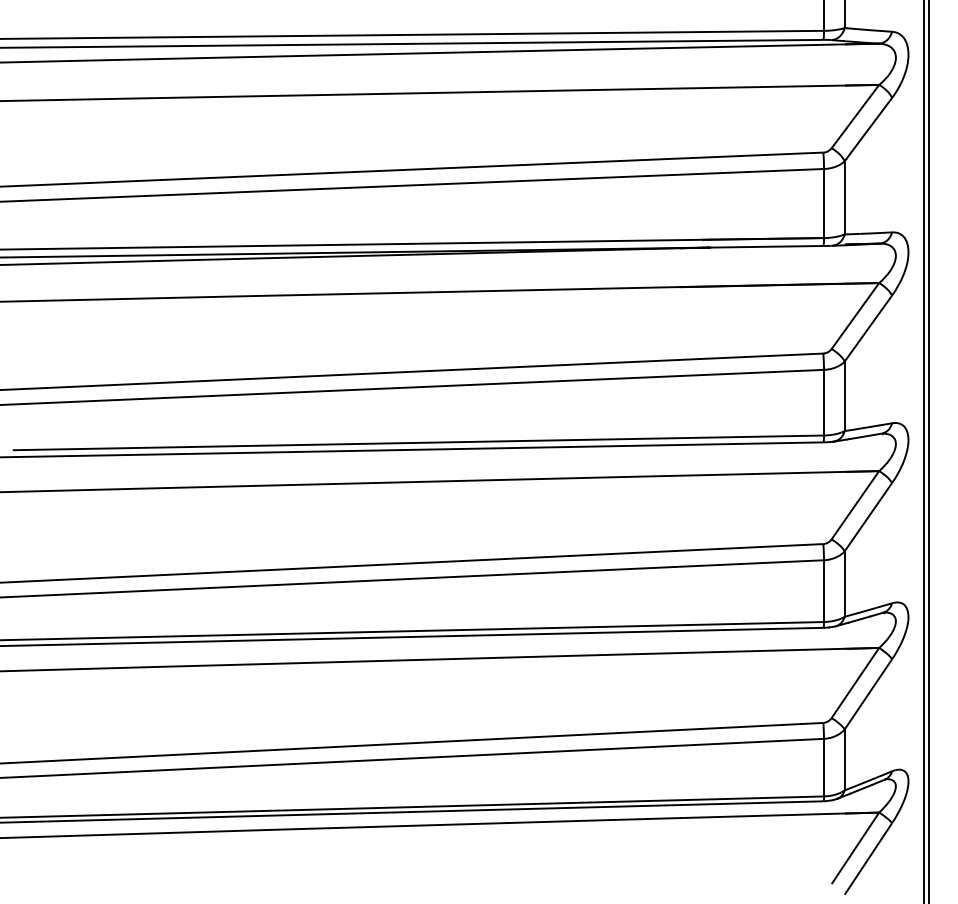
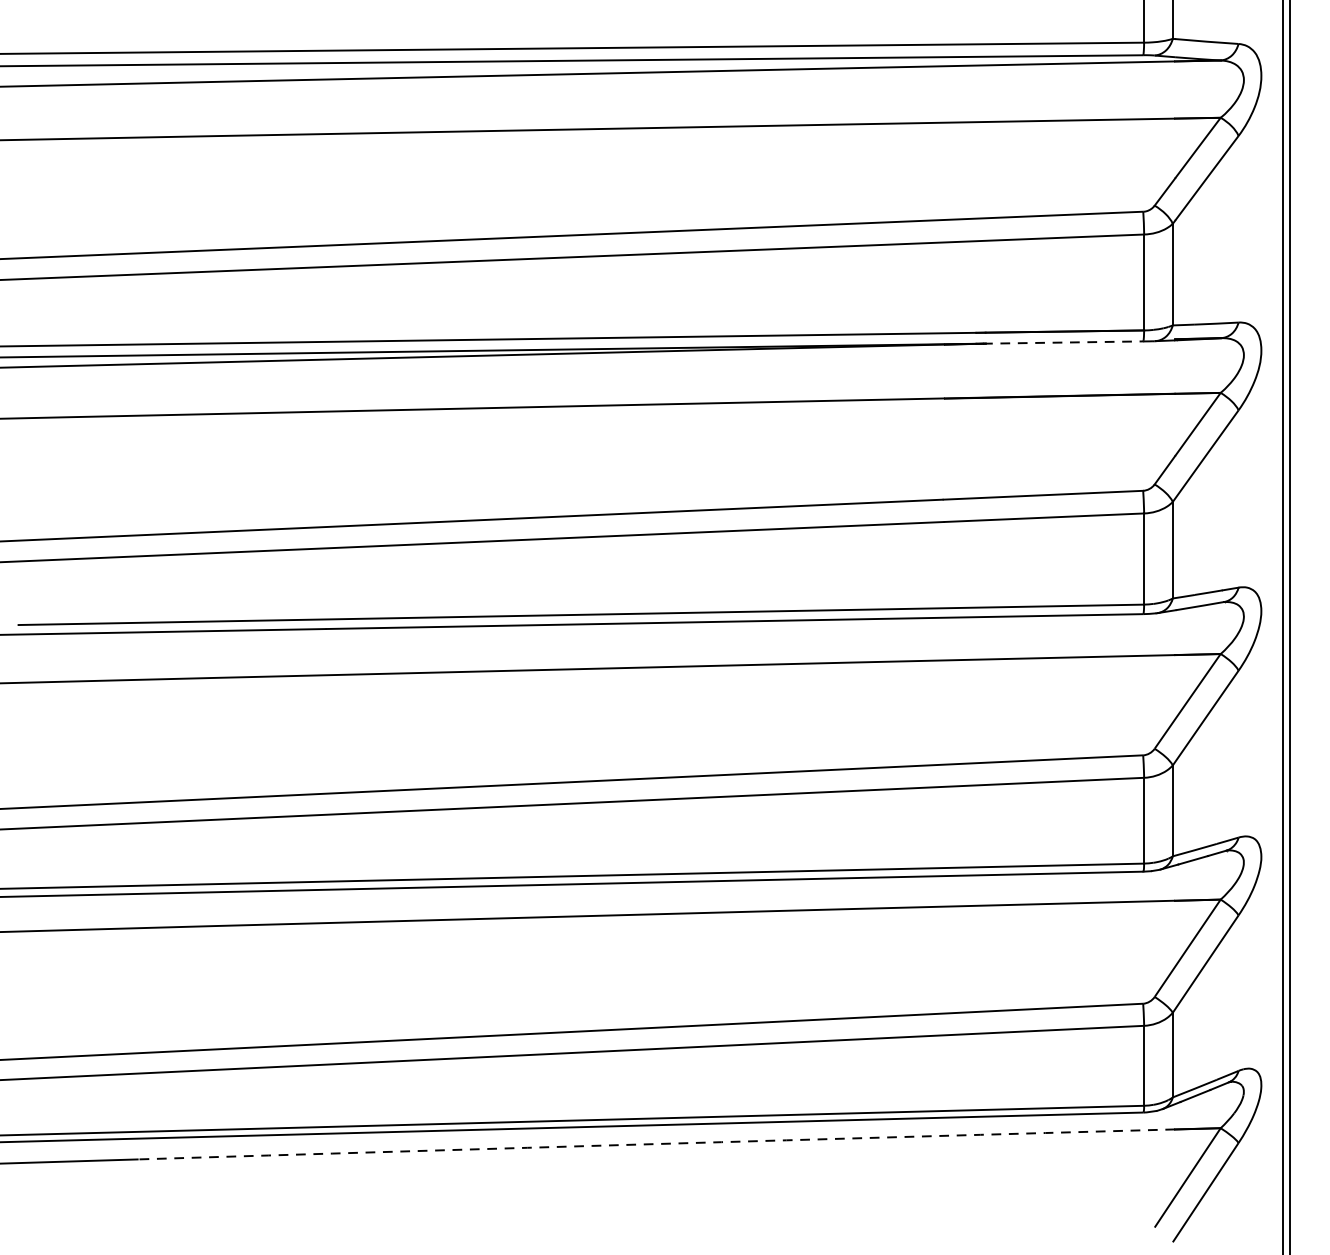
line: (765, 246) -> (1062, 342), solid -> dashed
arc: (473, 823) -> (657, 1143), solid -> dashed

